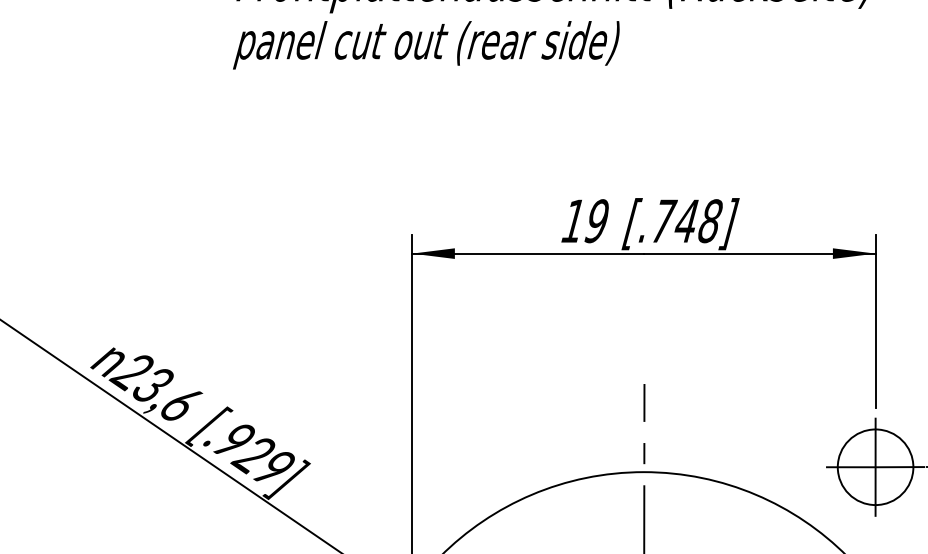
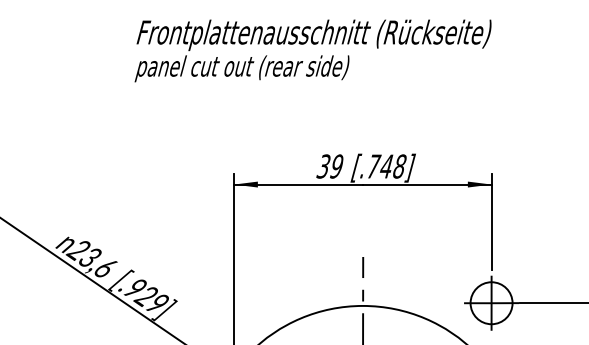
text: (573, 221) -> (323, 166), 19 -> 39

